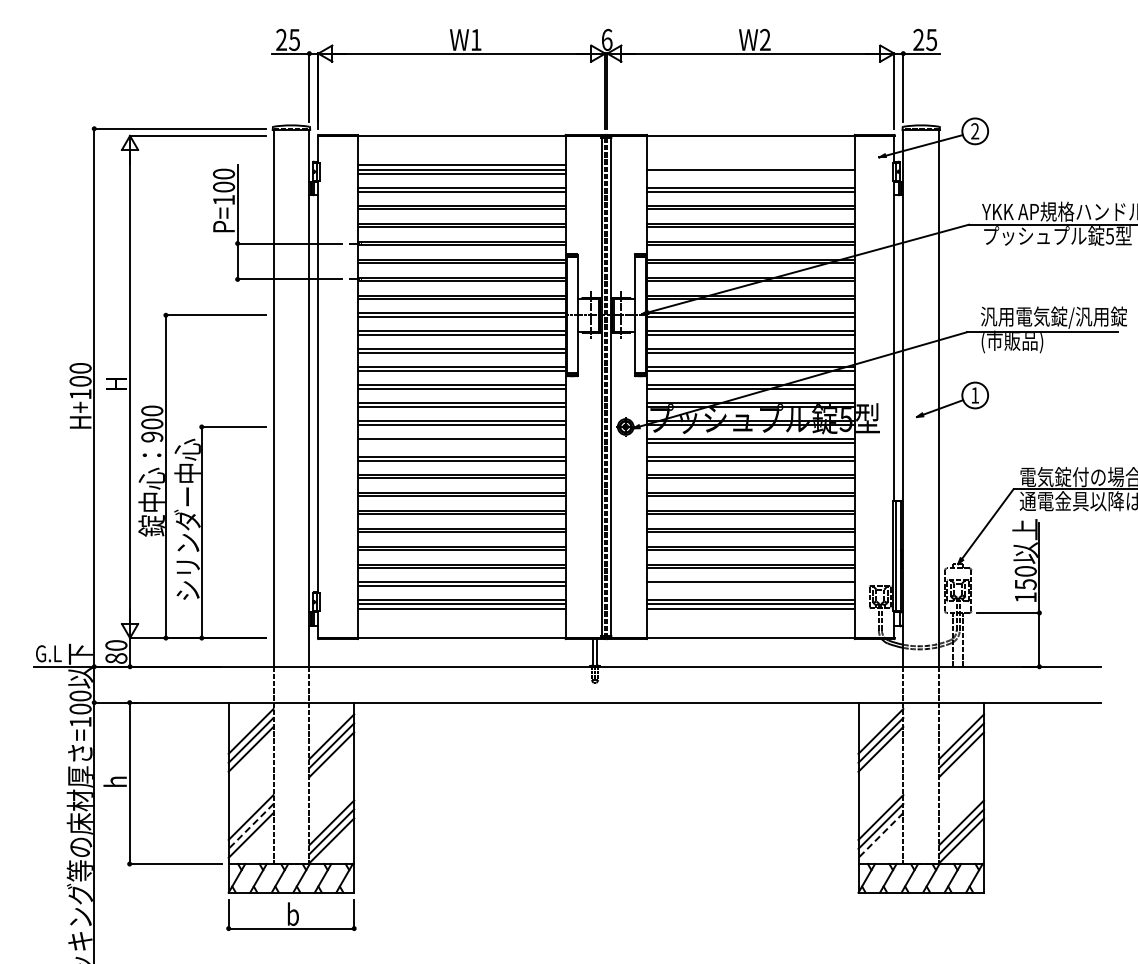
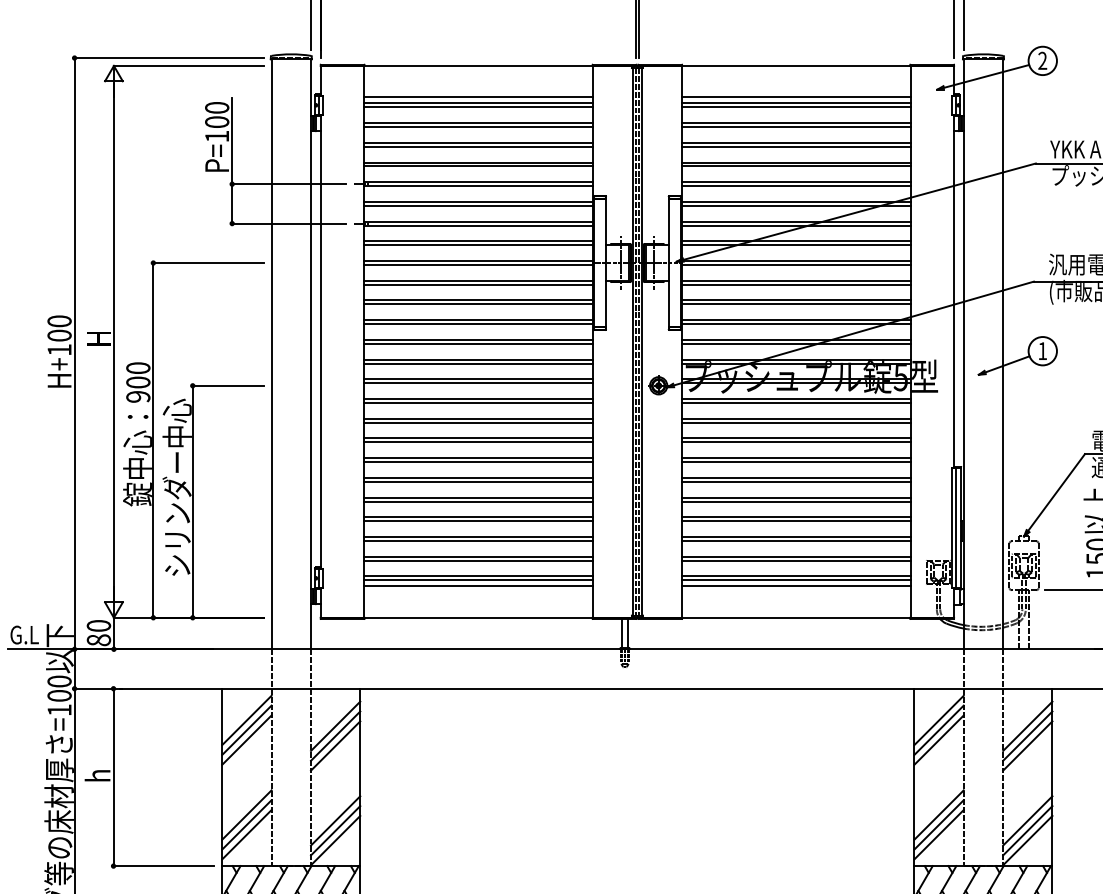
line: (750, 164) -> (795, 97), added
line: (750, 173) -> (795, 107), added
line: (461, 442) -> (478, 402), added
line: (750, 586) -> (795, 561), added
line: (251, 826) -> (247, 824), dashed -> solid
line: (880, 835) -> (938, 834), dashed -> solid

